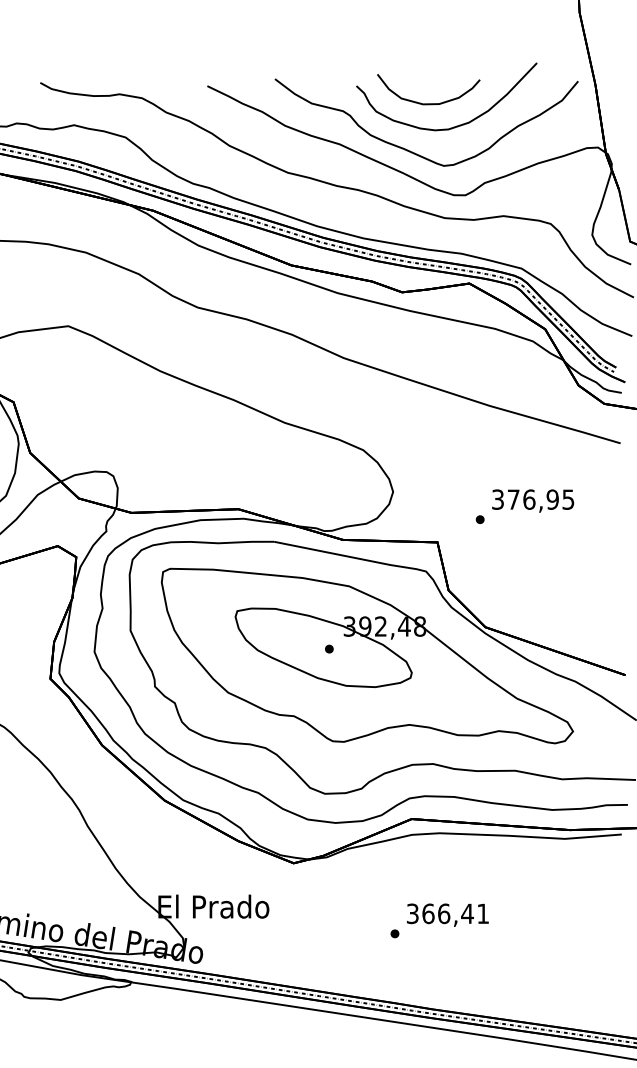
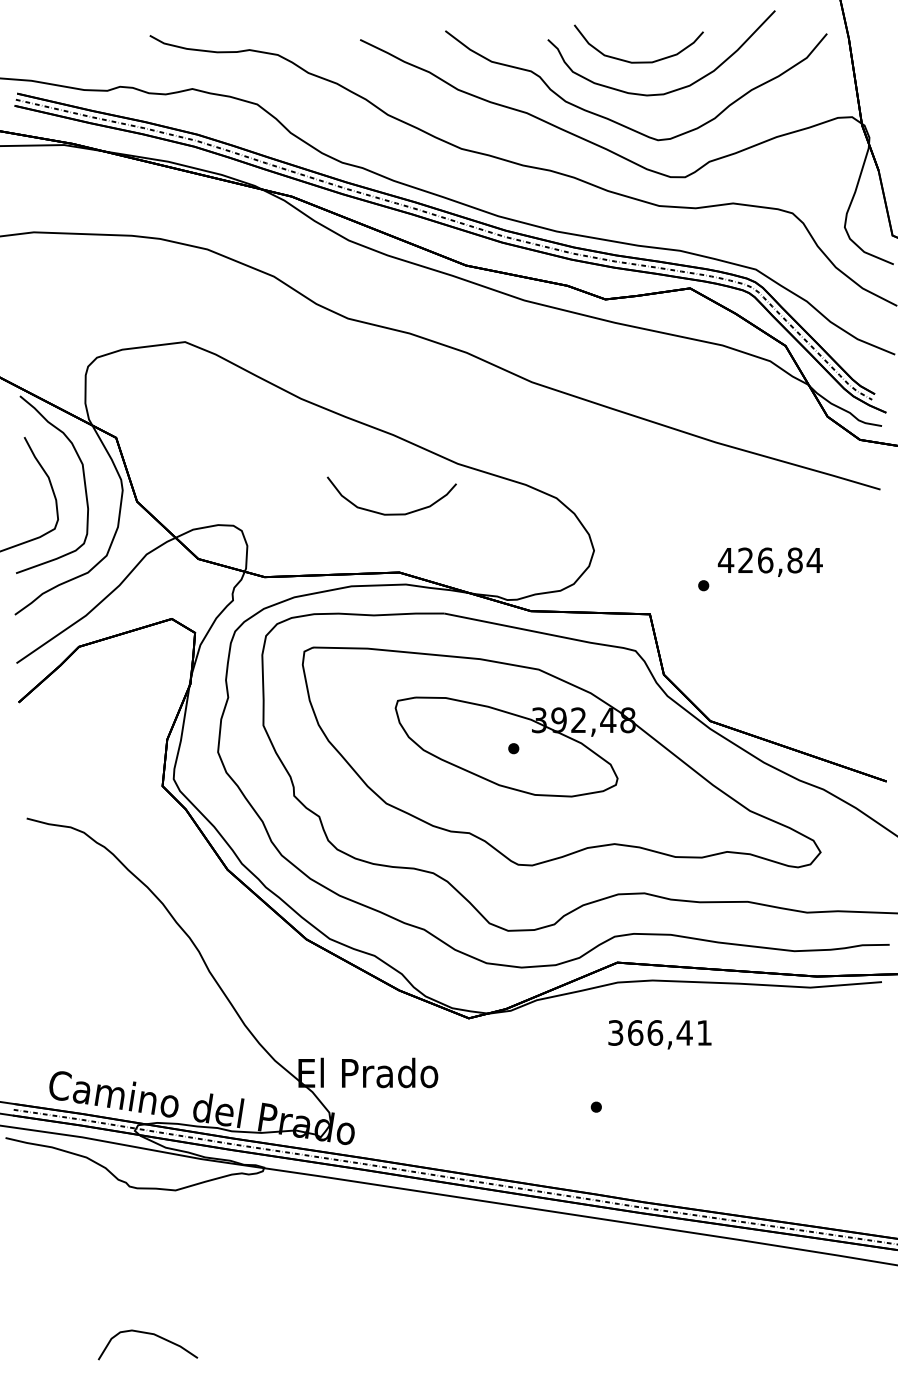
curve: (232, 462) -> (391, 513), added
text: (532, 499) -> (769, 560), 376,95 -> 426,84
text: (447, 915) -> (659, 1034), moved

